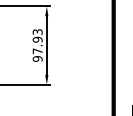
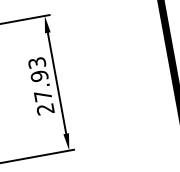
text: (37, 58) -> (45, 108), 97.93 -> 27.93

